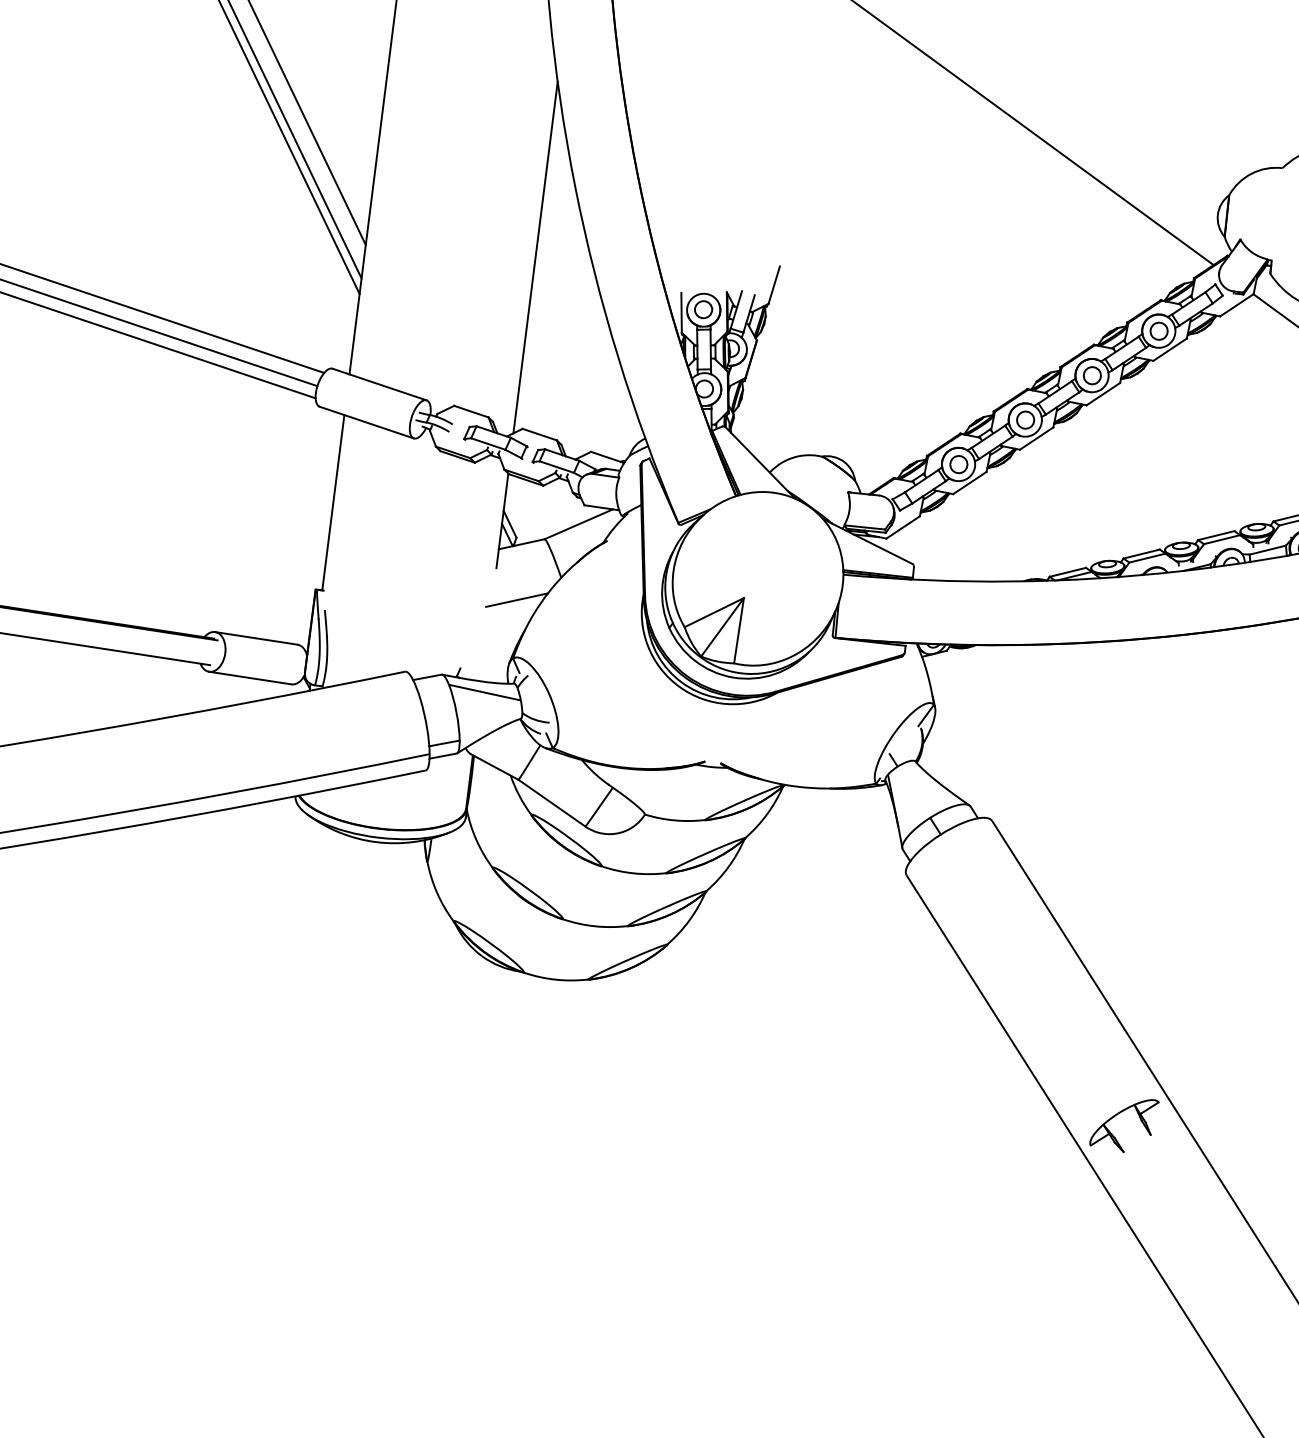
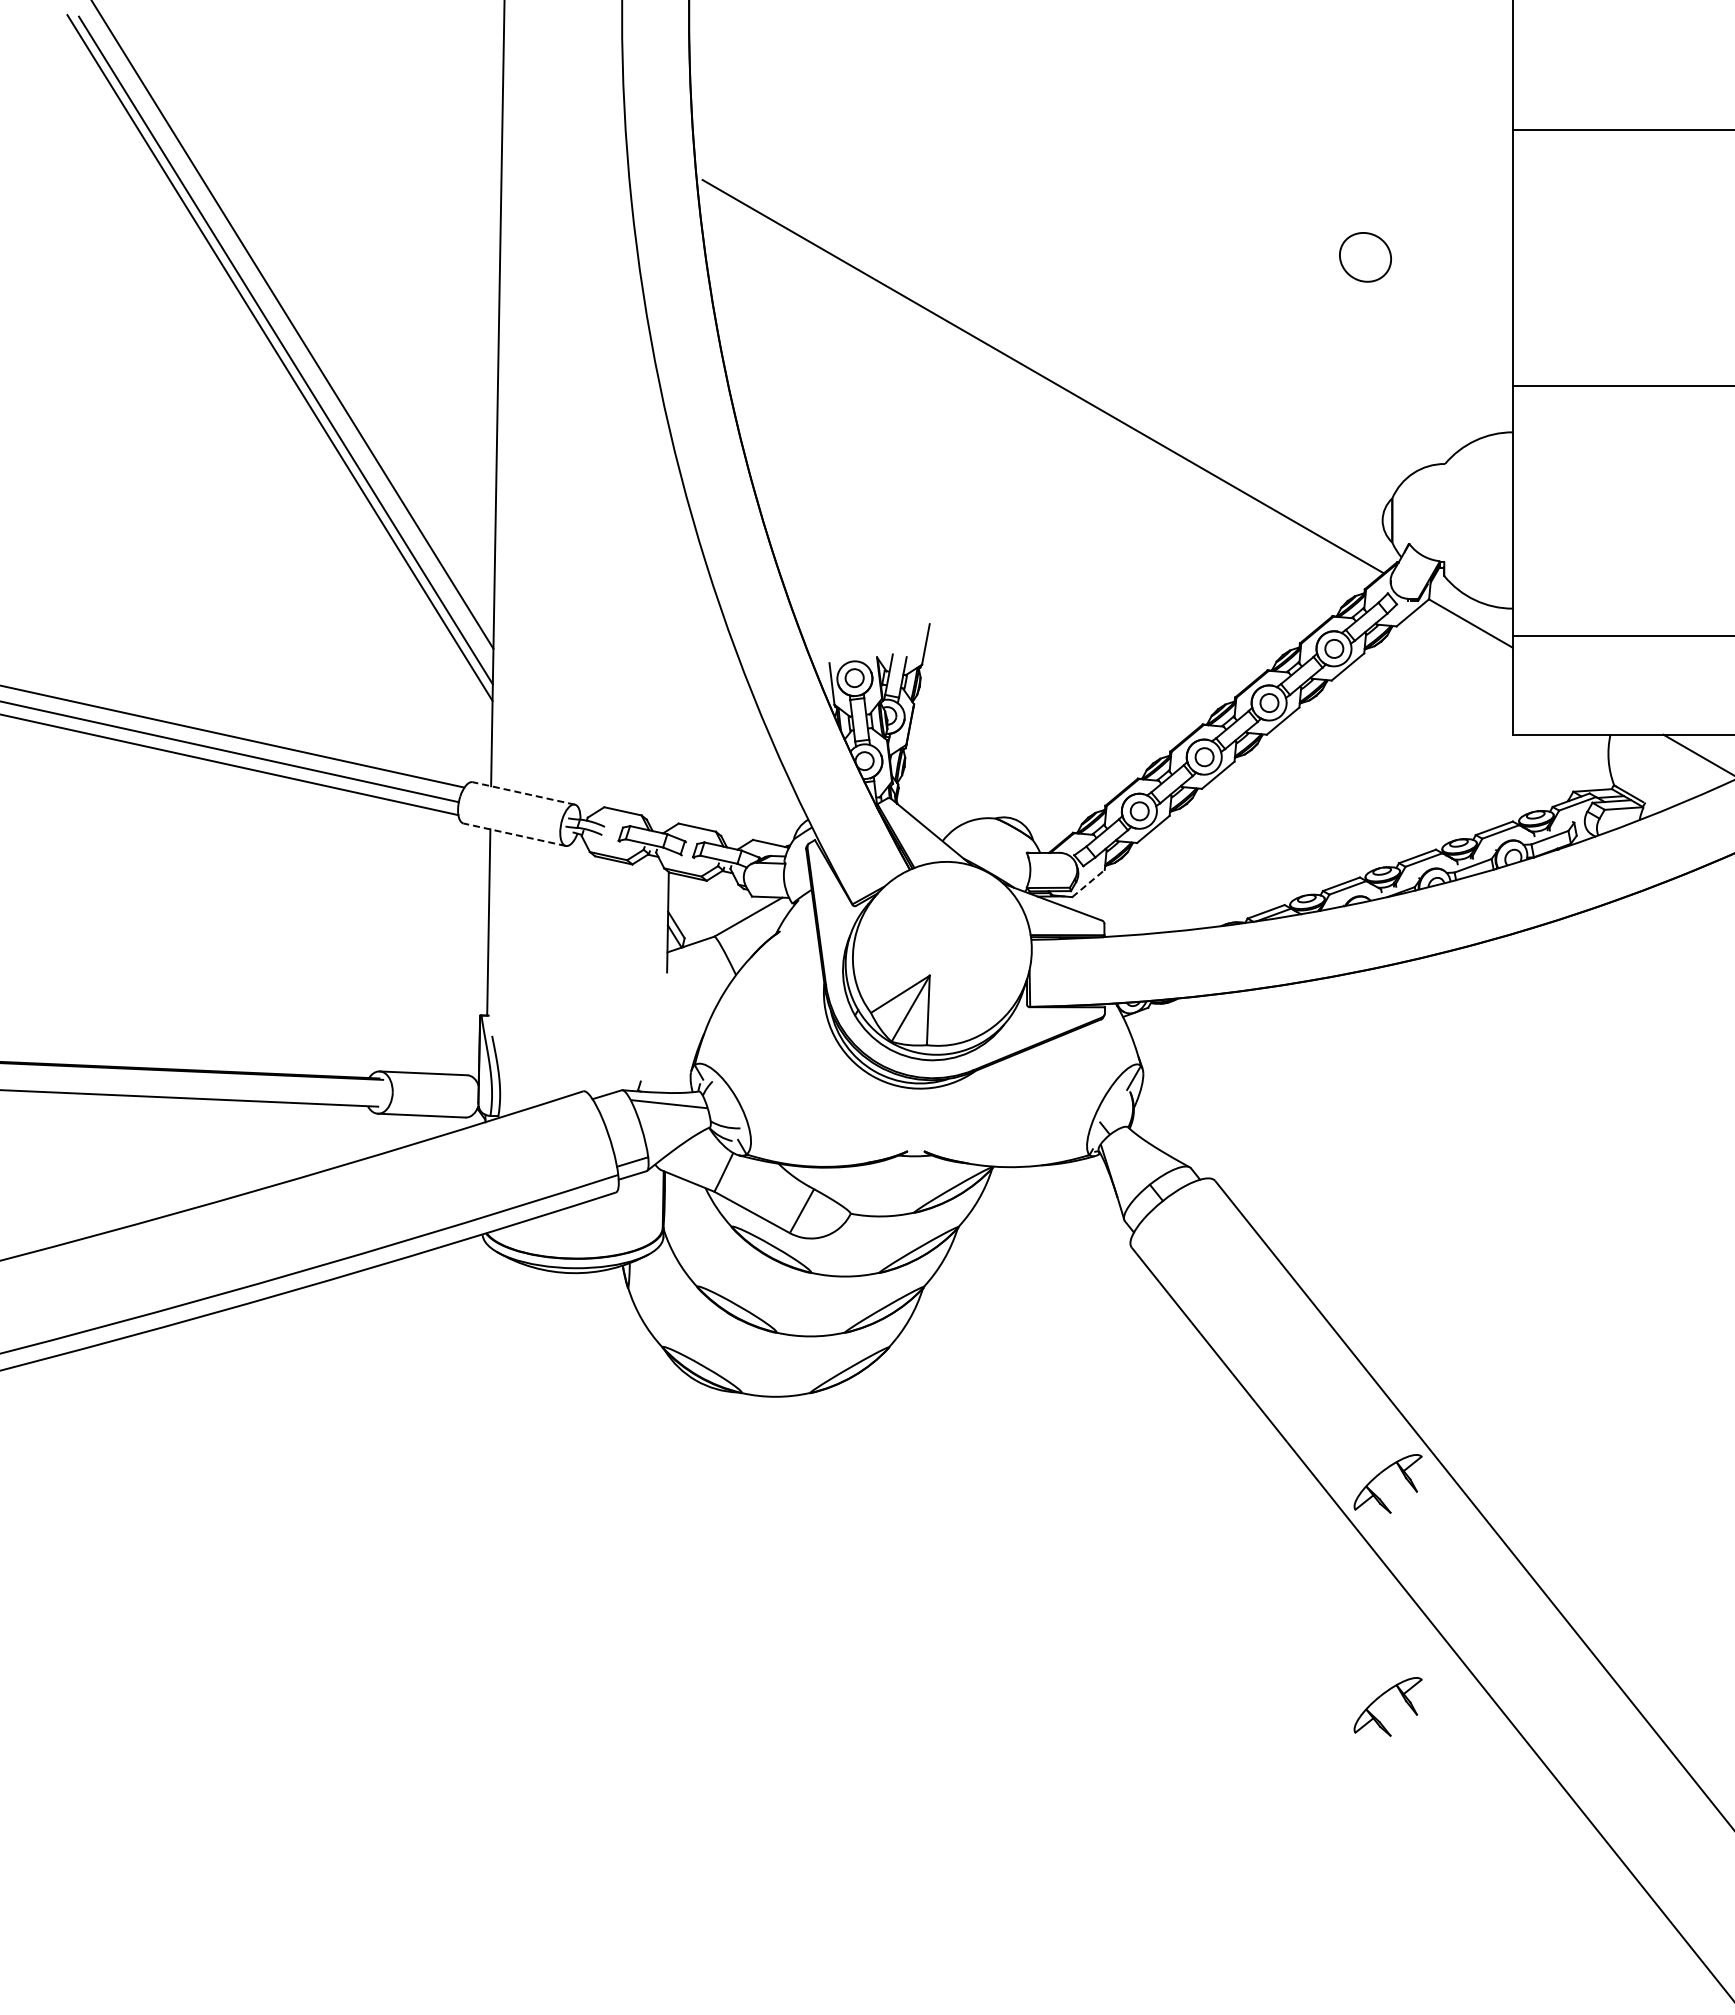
line: (535, 257) -> (672, 642), removed
line: (379, 384) -> (523, 793), solid -> dashed
line: (366, 422) -> (514, 834), solid -> dashed
line: (903, 527) -> (1088, 883), solid -> dashed
line: (517, 600) -> (692, 1003), removed
part: (1094, 1326) -> (1379, 1698), added

